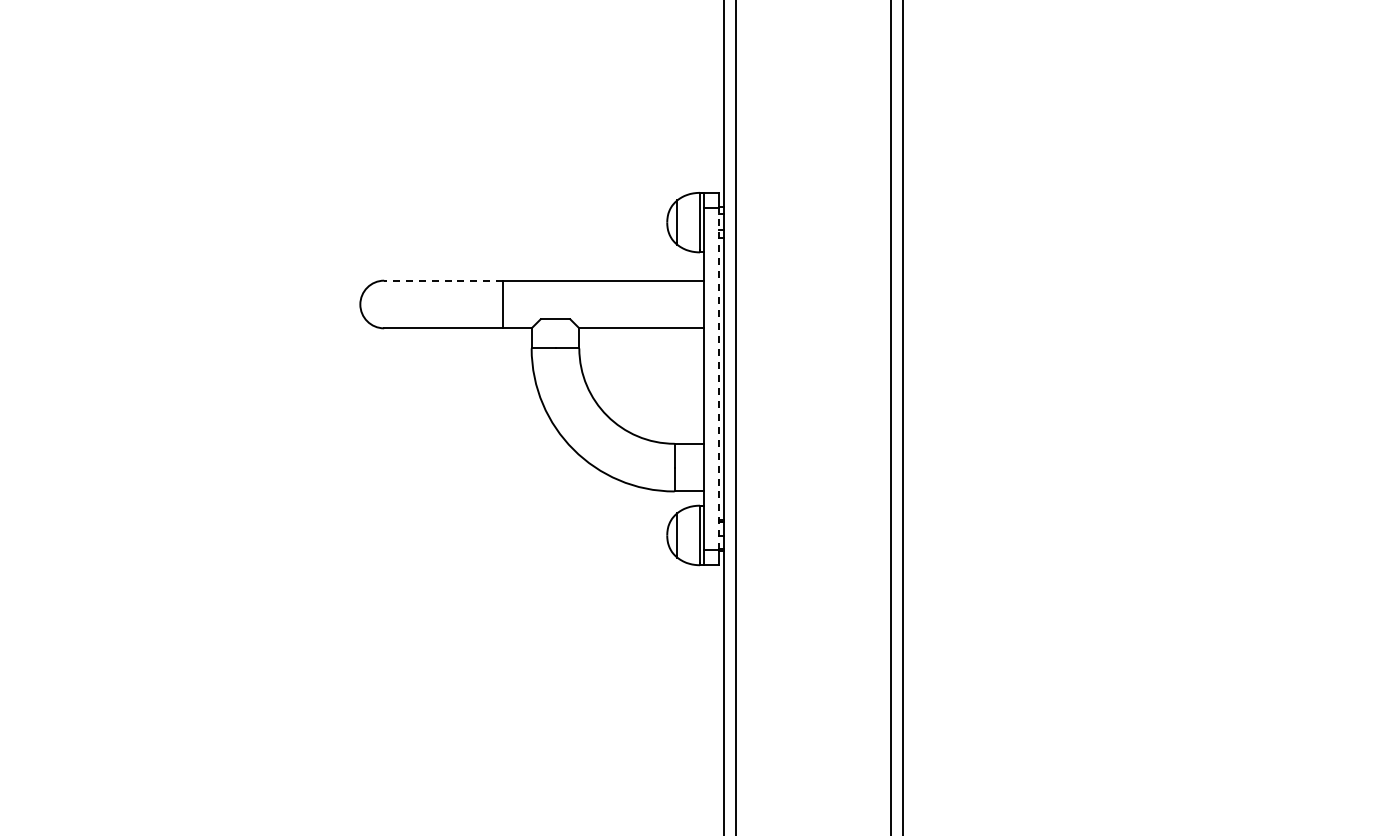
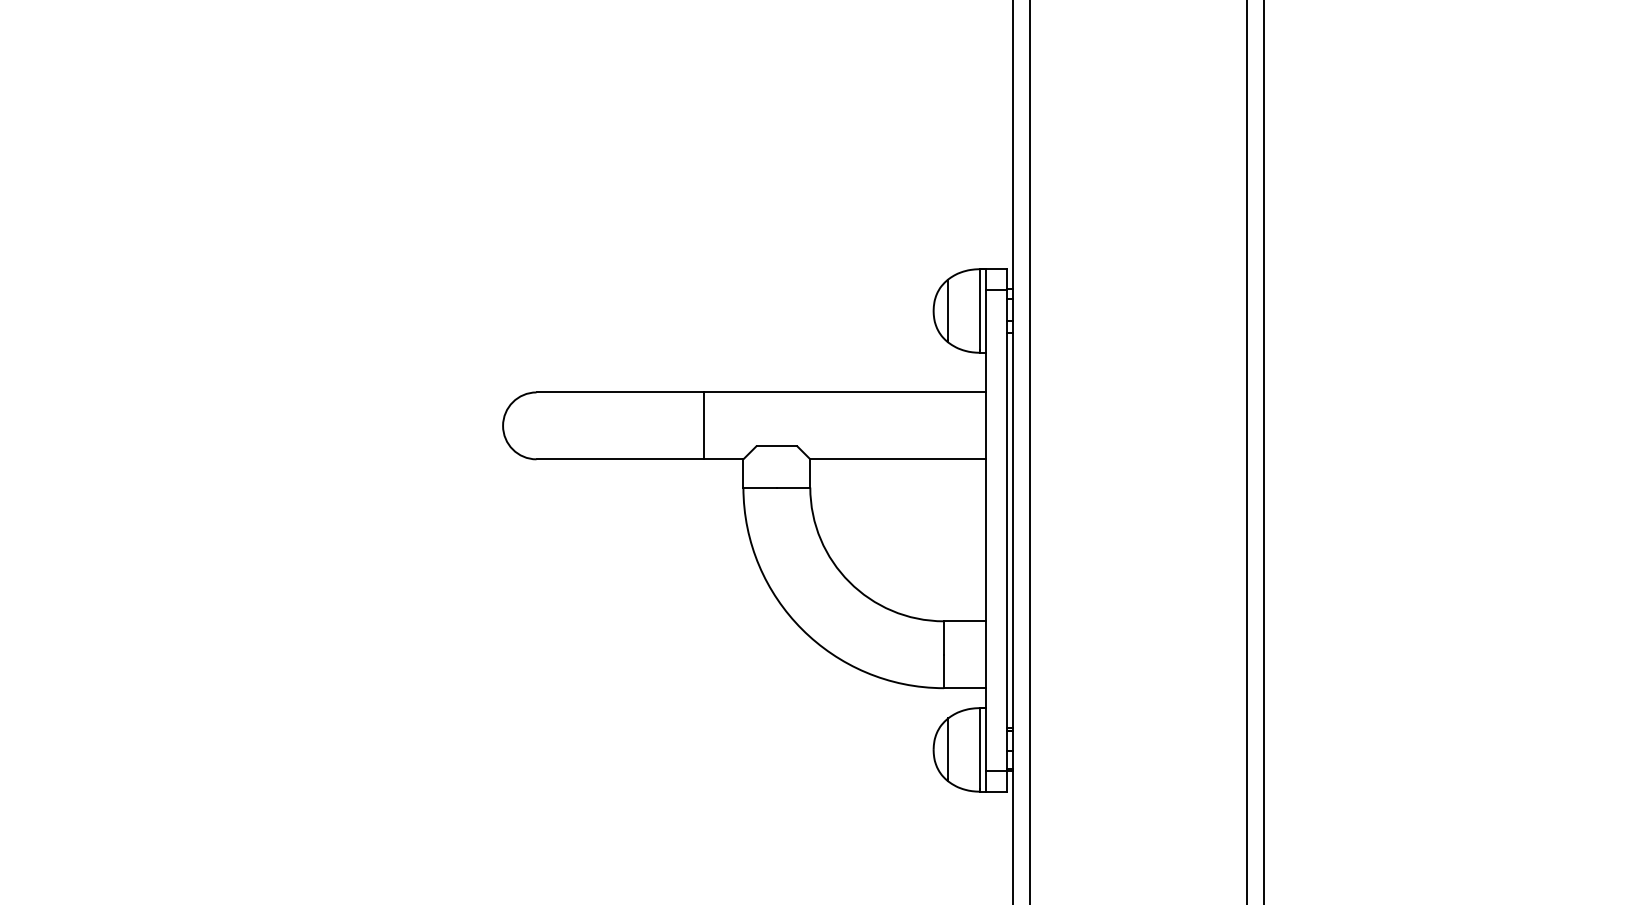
line: (443, 280) -> (619, 392), dashed -> solid
line: (719, 378) -> (1006, 529), dashed -> solid

